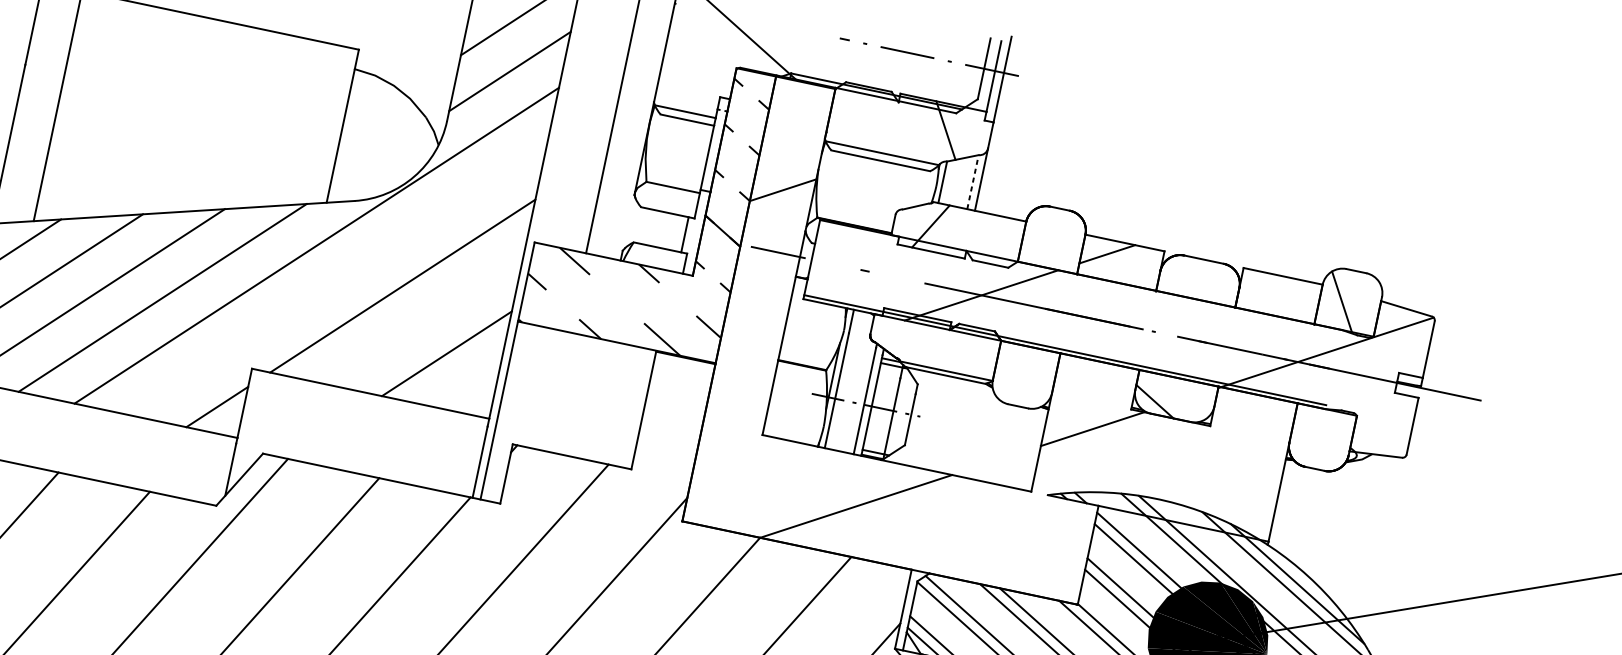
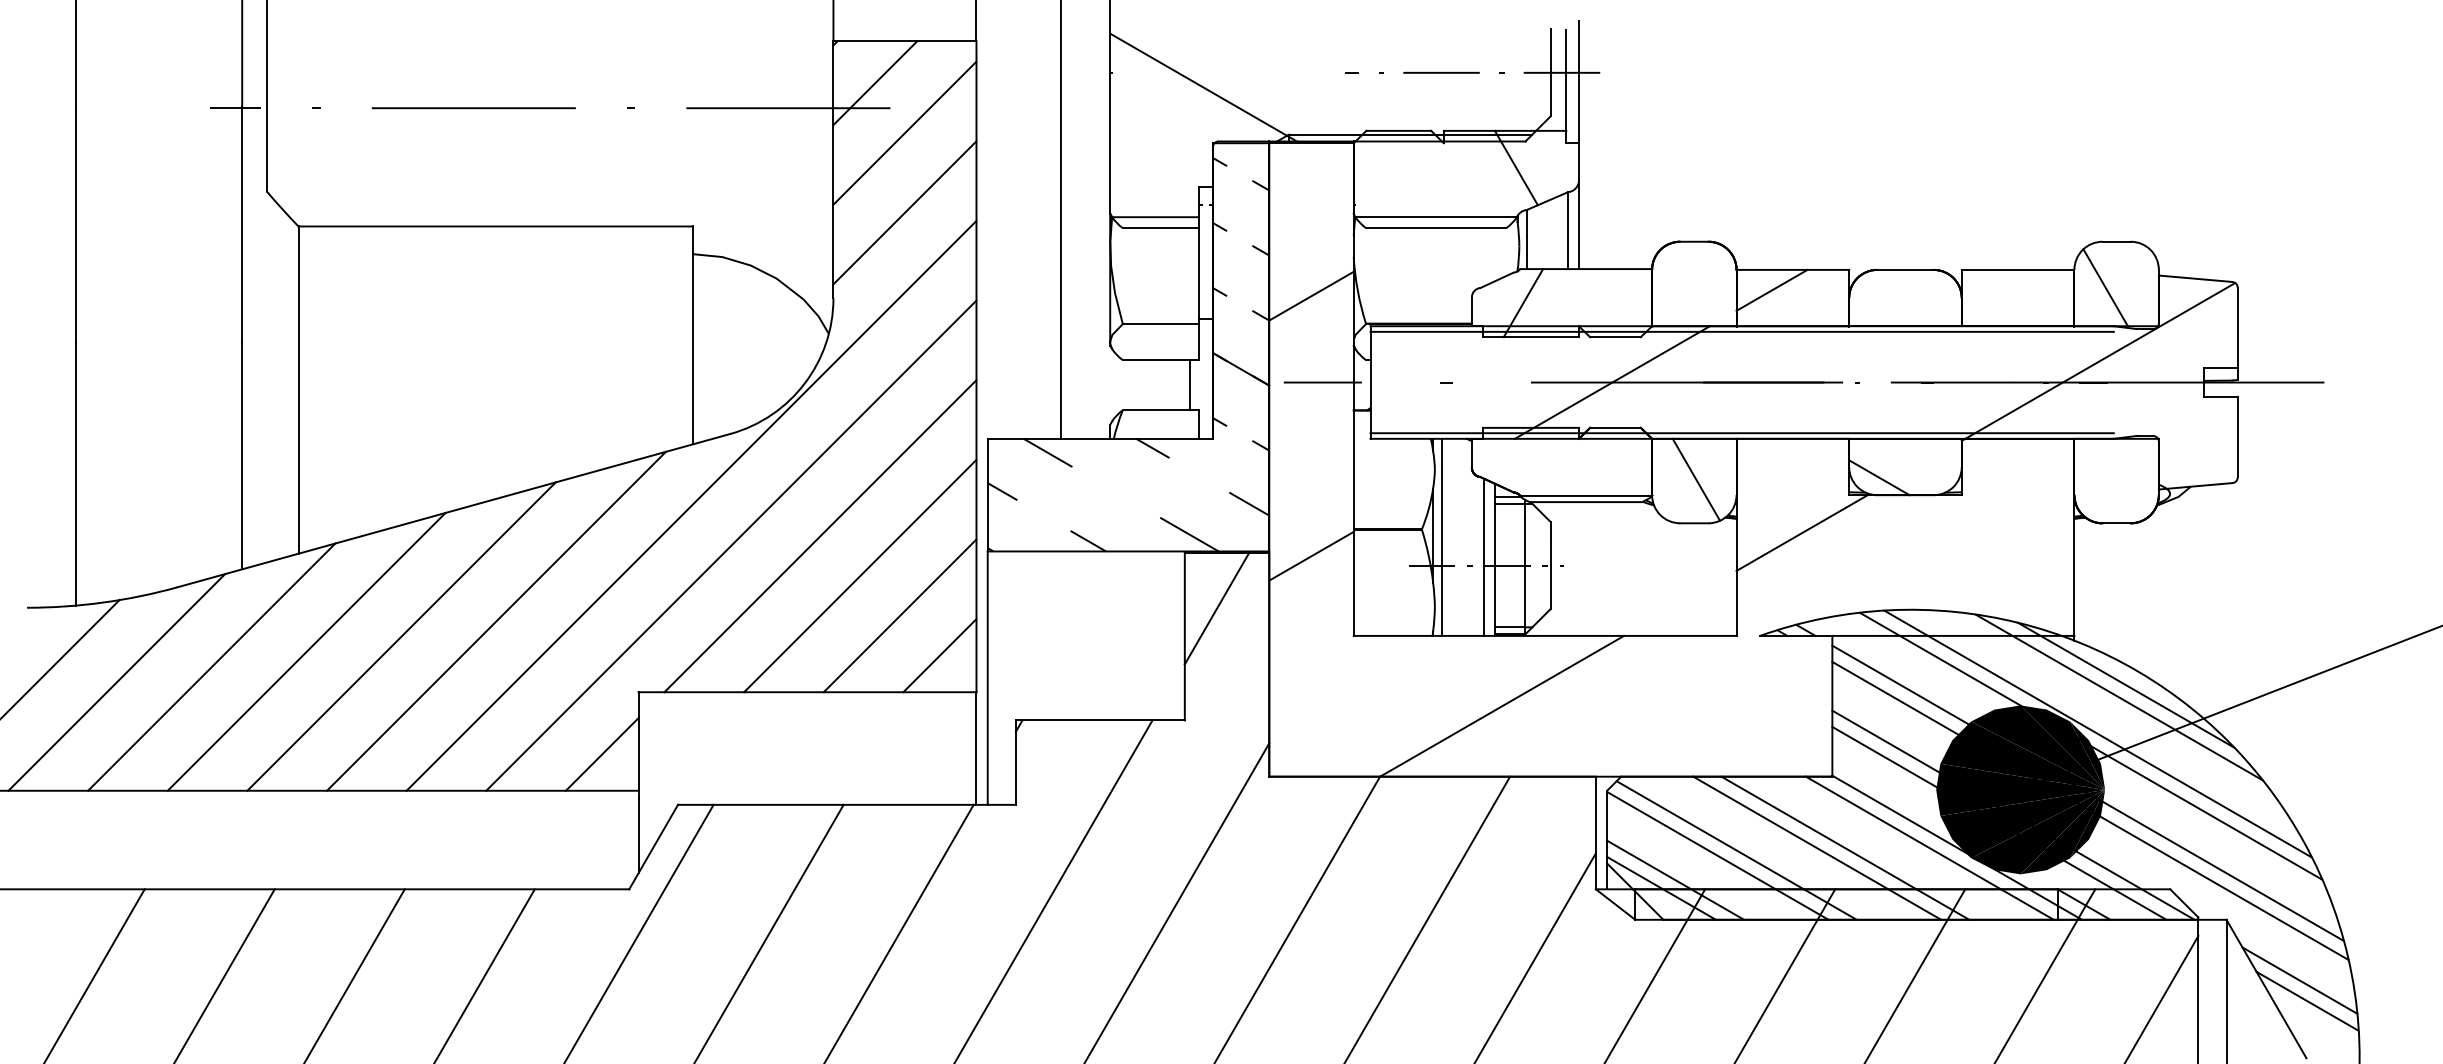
line: (973, 182) -> (1568, 230), dashed -> solid
line: (1079, 278) -> (1741, 331), added
line: (338, 279) -> (731, 545), added
line: (425, 319) -> (860, 575), added
line: (744, 372) -> (1311, 555), added
line: (1026, 375) -> (1696, 479), added
line: (468, 387) -> (939, 655), added
line: (670, 395) -> (1216, 608), added

